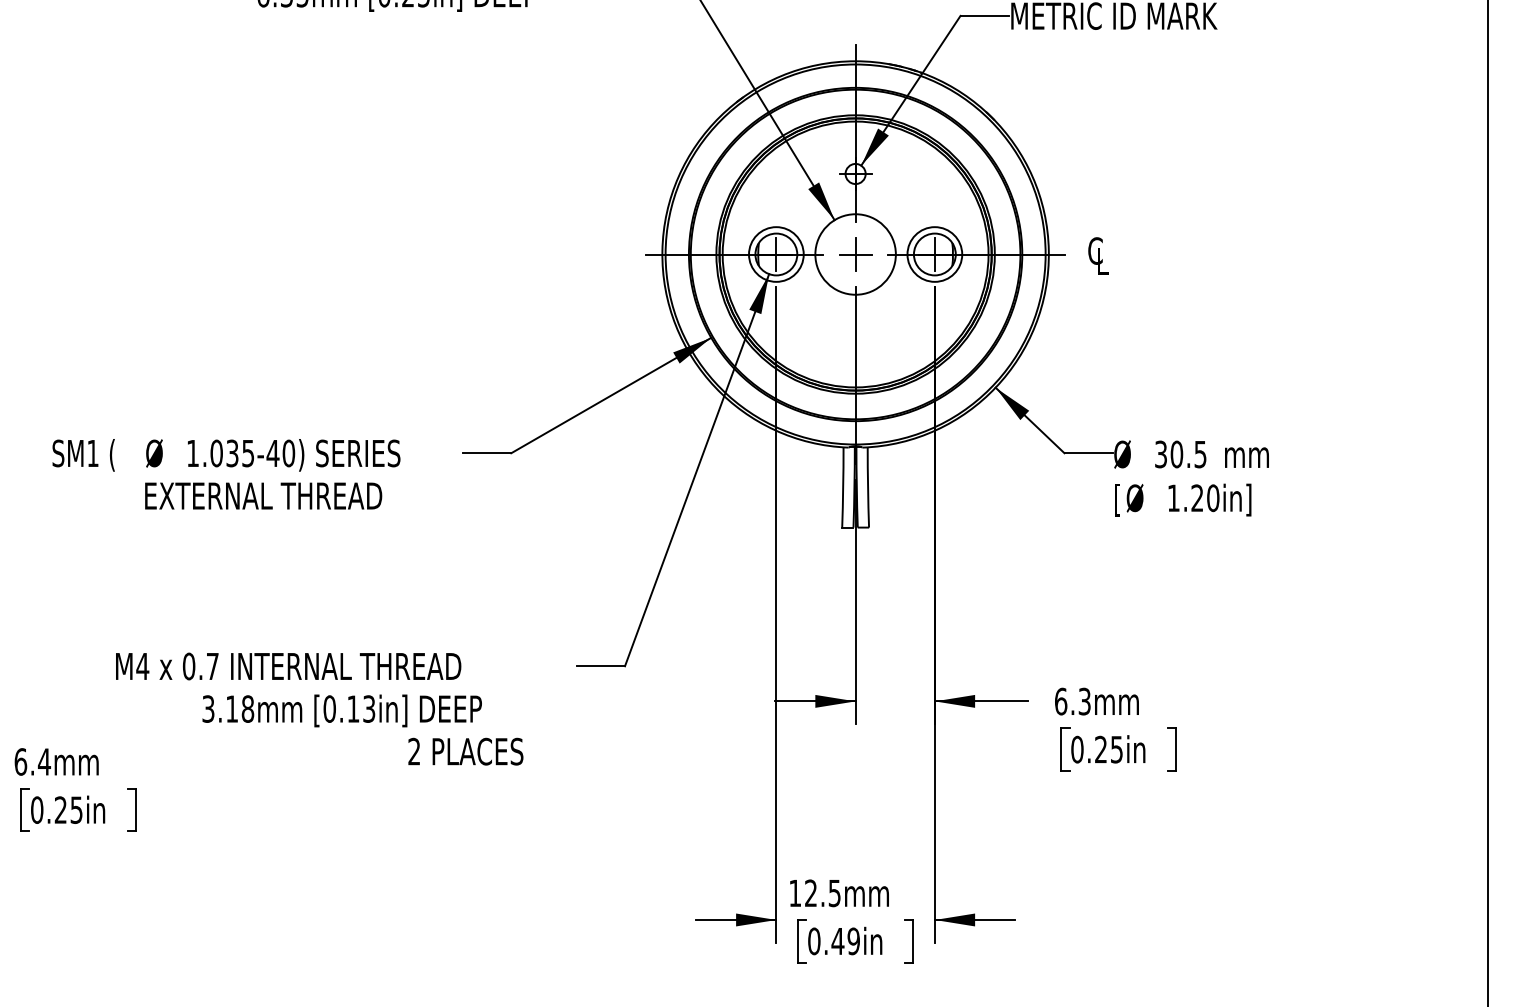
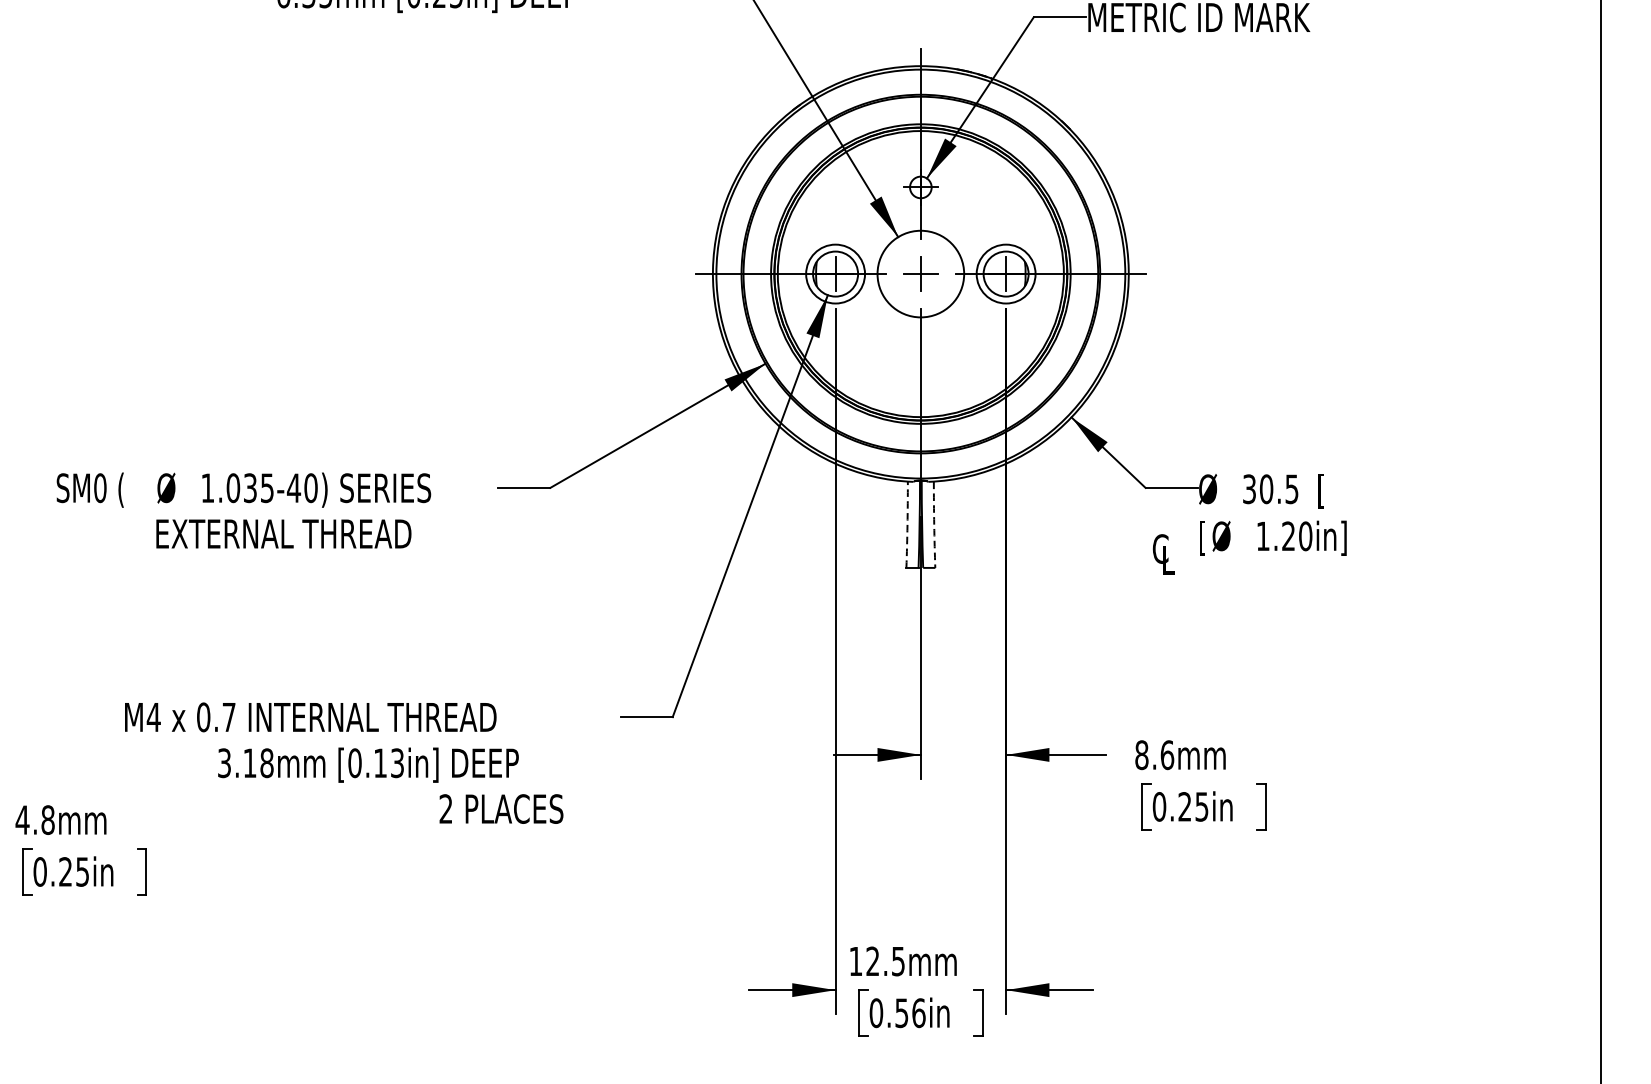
text: (1098, 255) -> (1163, 553), moved
text: (92, 453) -> (99, 488), SM1 -> SM0
text: (1246, 456) -> (1341, 491), mm -> [
arc: (843, 487) -> (907, 524), solid -> dashed
arc: (868, 487) -> (934, 524), solid -> dashed
text: (1073, 701) -> (1155, 755), 6.3mm -> 8.6mm
text: (32, 761) -> (35, 819), 6.4mm -> 4.8mm
text: (845, 941) -> (909, 1013), 0.49in -> 0.56in

